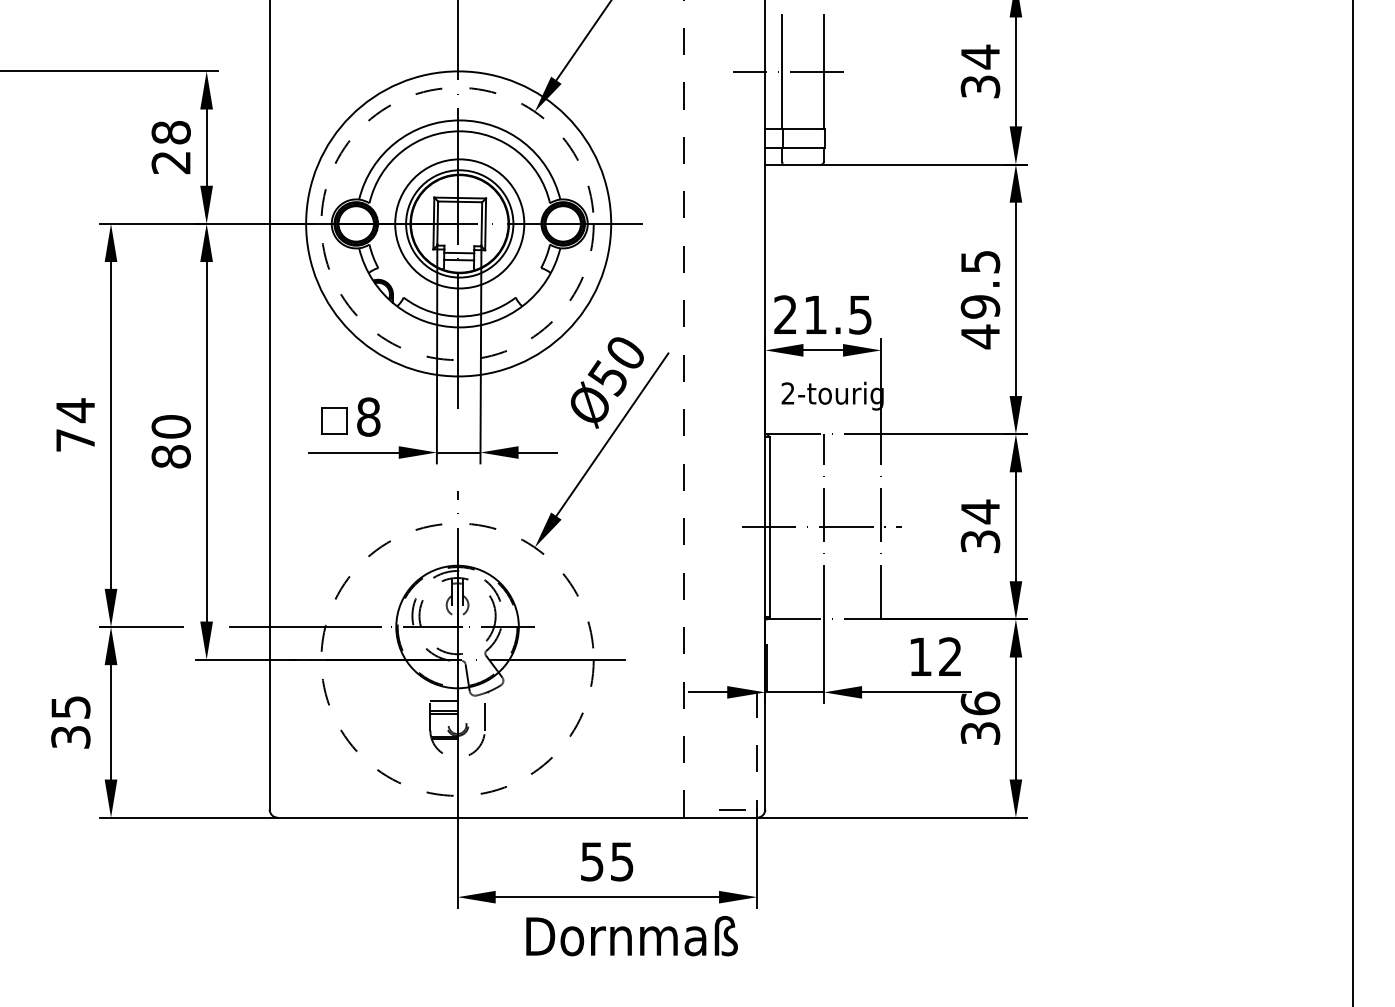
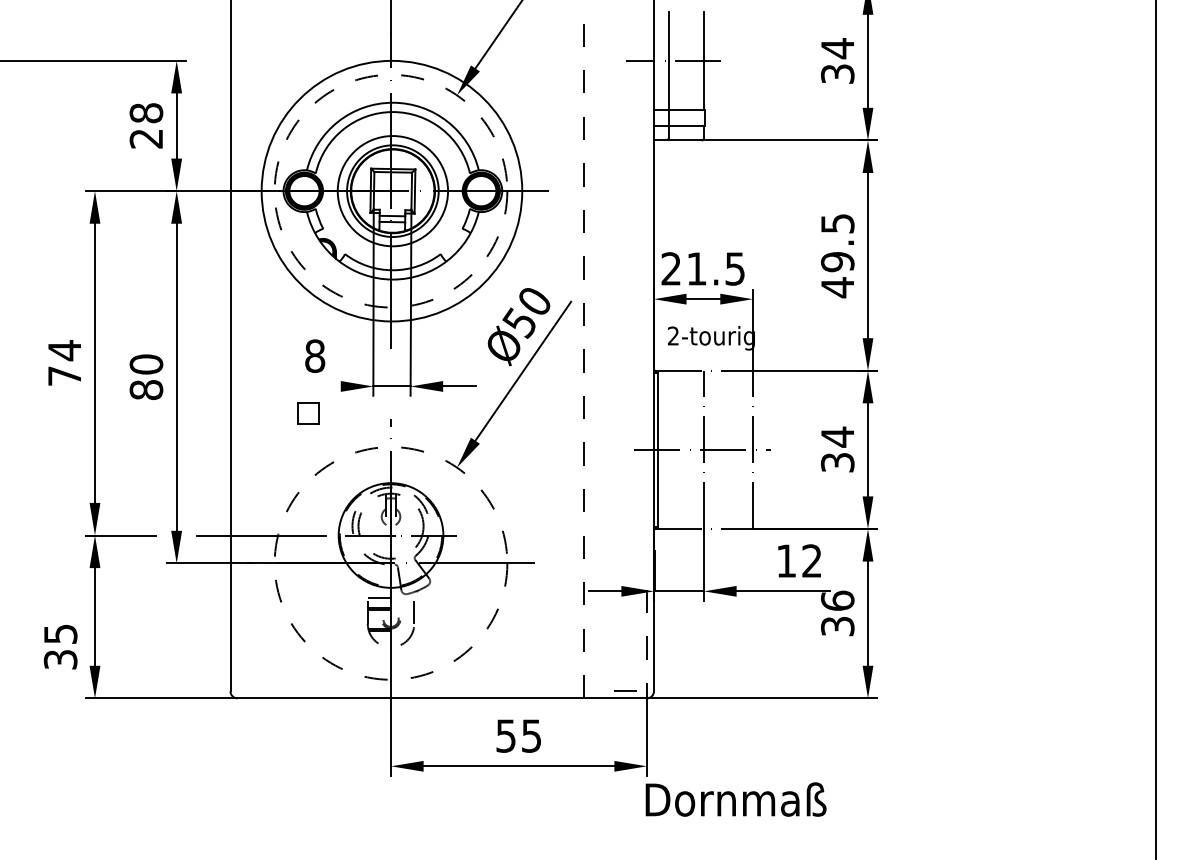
part: (334, 420) -> (308, 413), moved
line: (353, 452) -> (302, 386), removed
text: (70, 722) -> (60, 647), moved
text: (631, 936) -> (735, 799), moved

